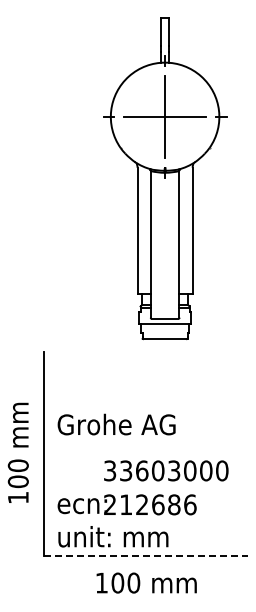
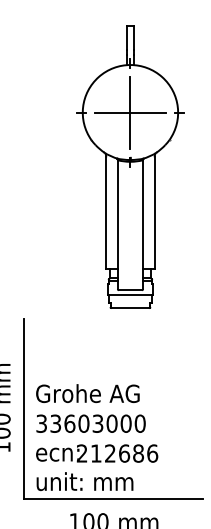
text: (116, 424) -> (87, 393), moved
text: (166, 470) -> (91, 423), moved
line: (146, 556) -> (114, 498), dashed -> solid

